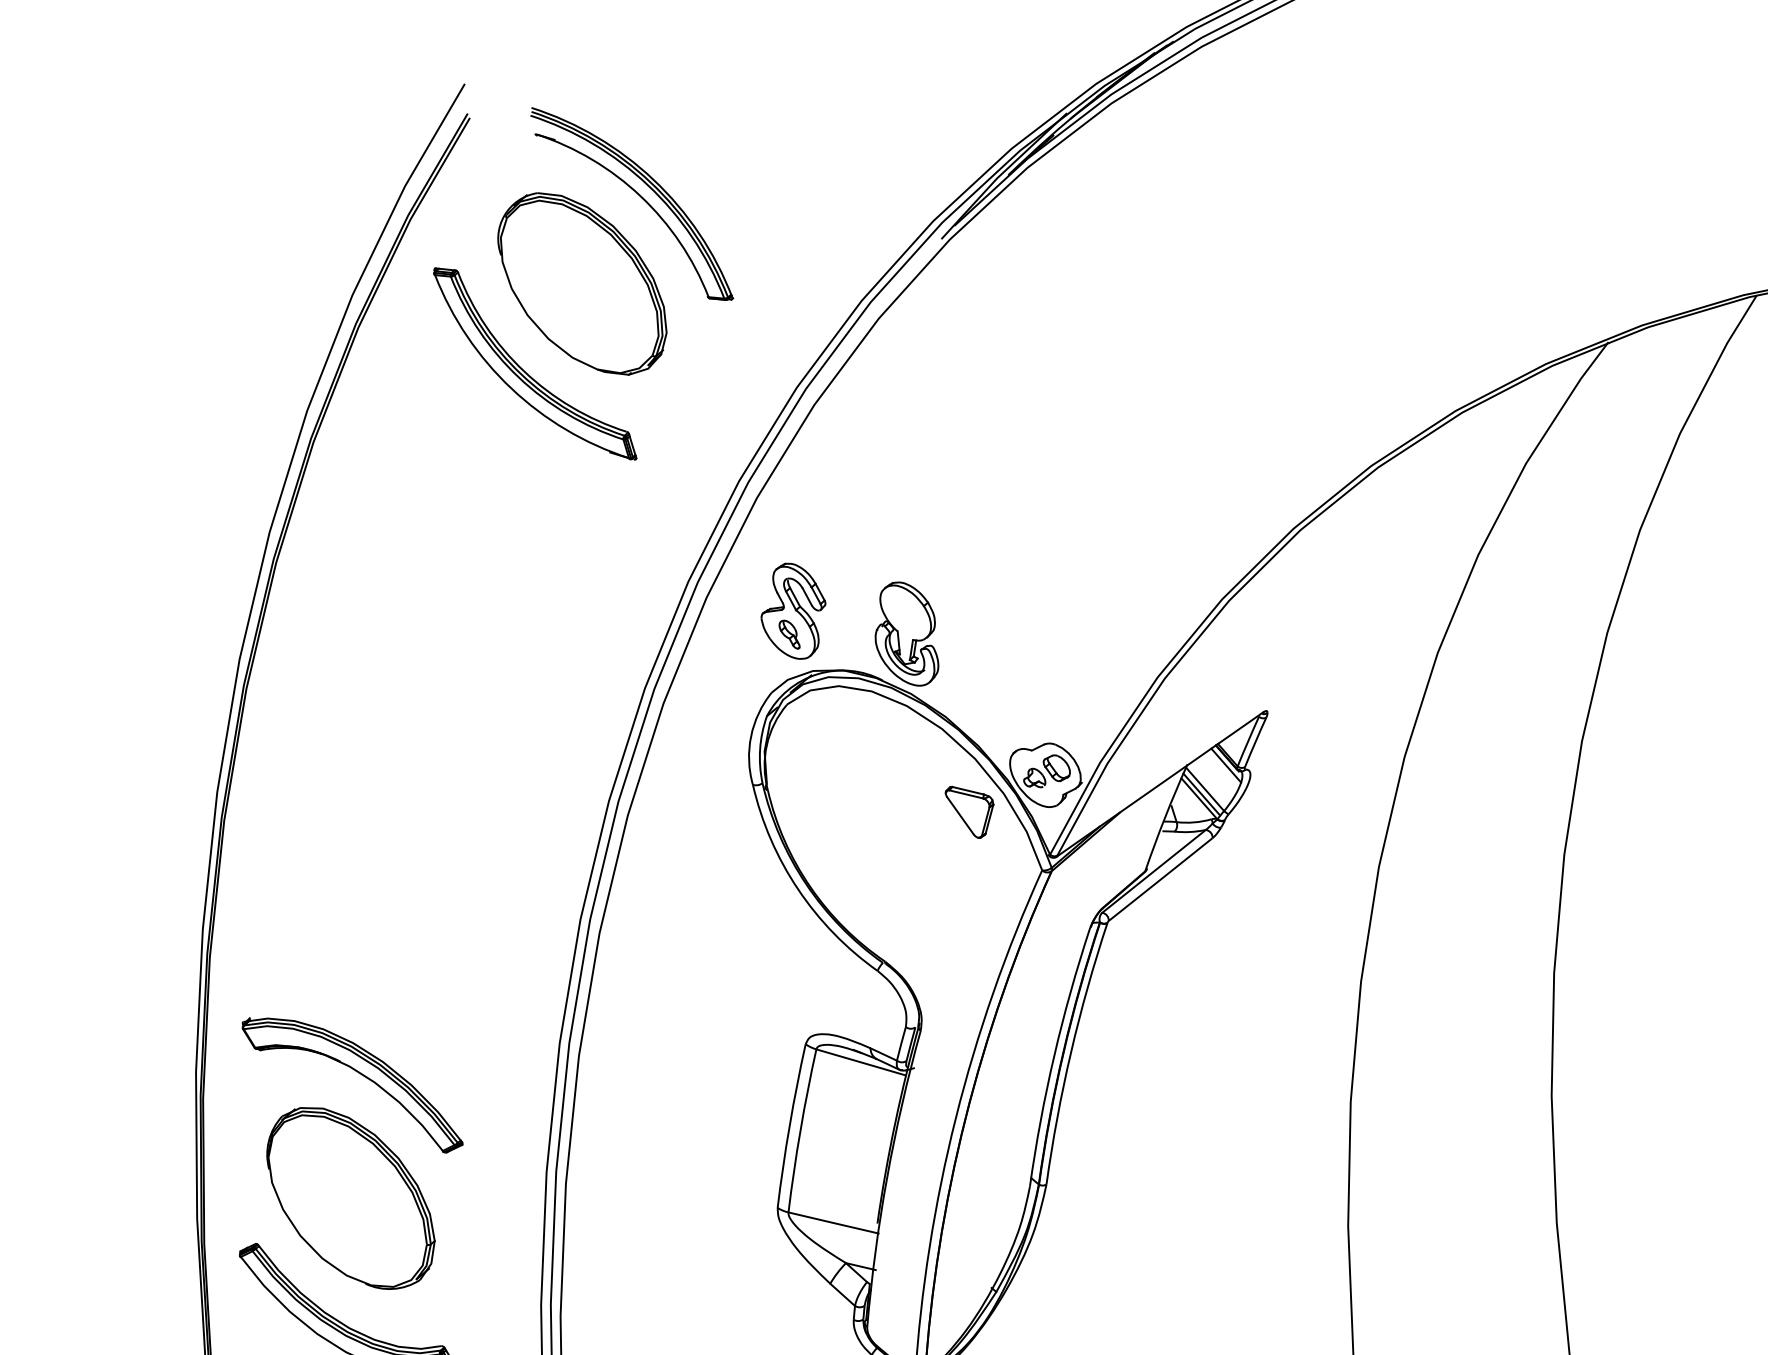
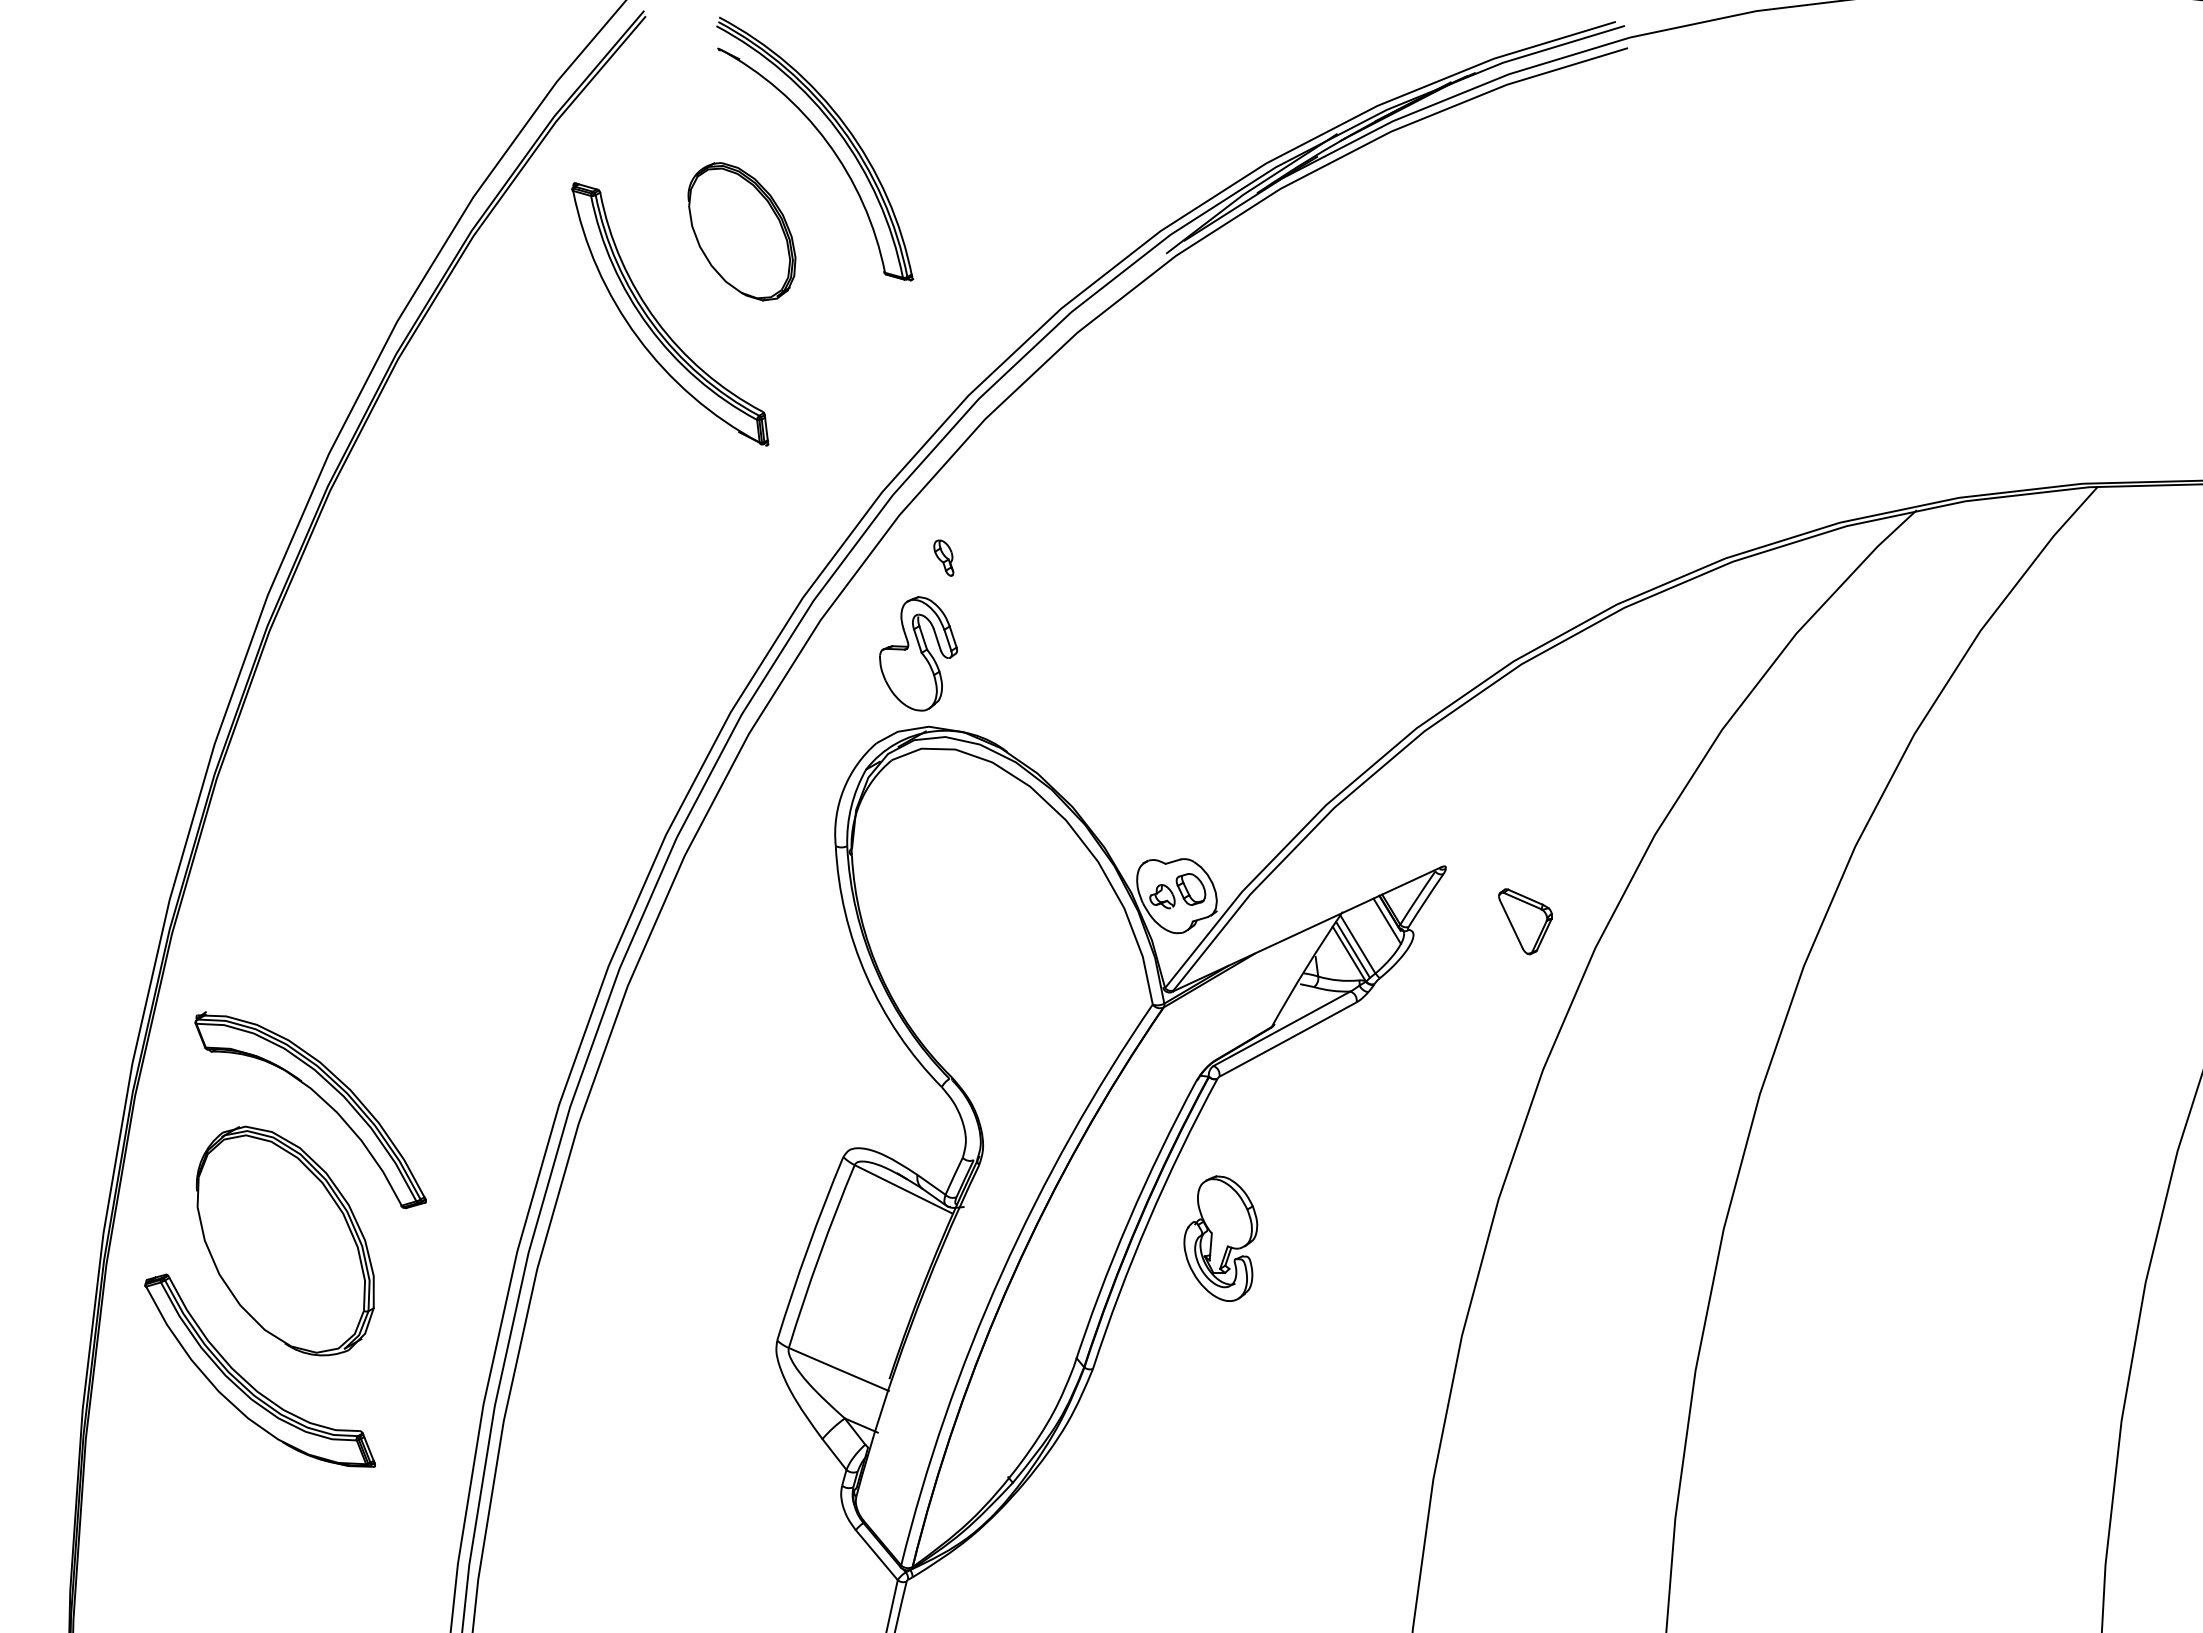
part: (582, 283) -> (741, 231), size x0.6
part: (788, 634) -> (943, 557), moved
part: (905, 634) -> (1220, 1238), moved
part: (971, 811) -> (1525, 921), moved

